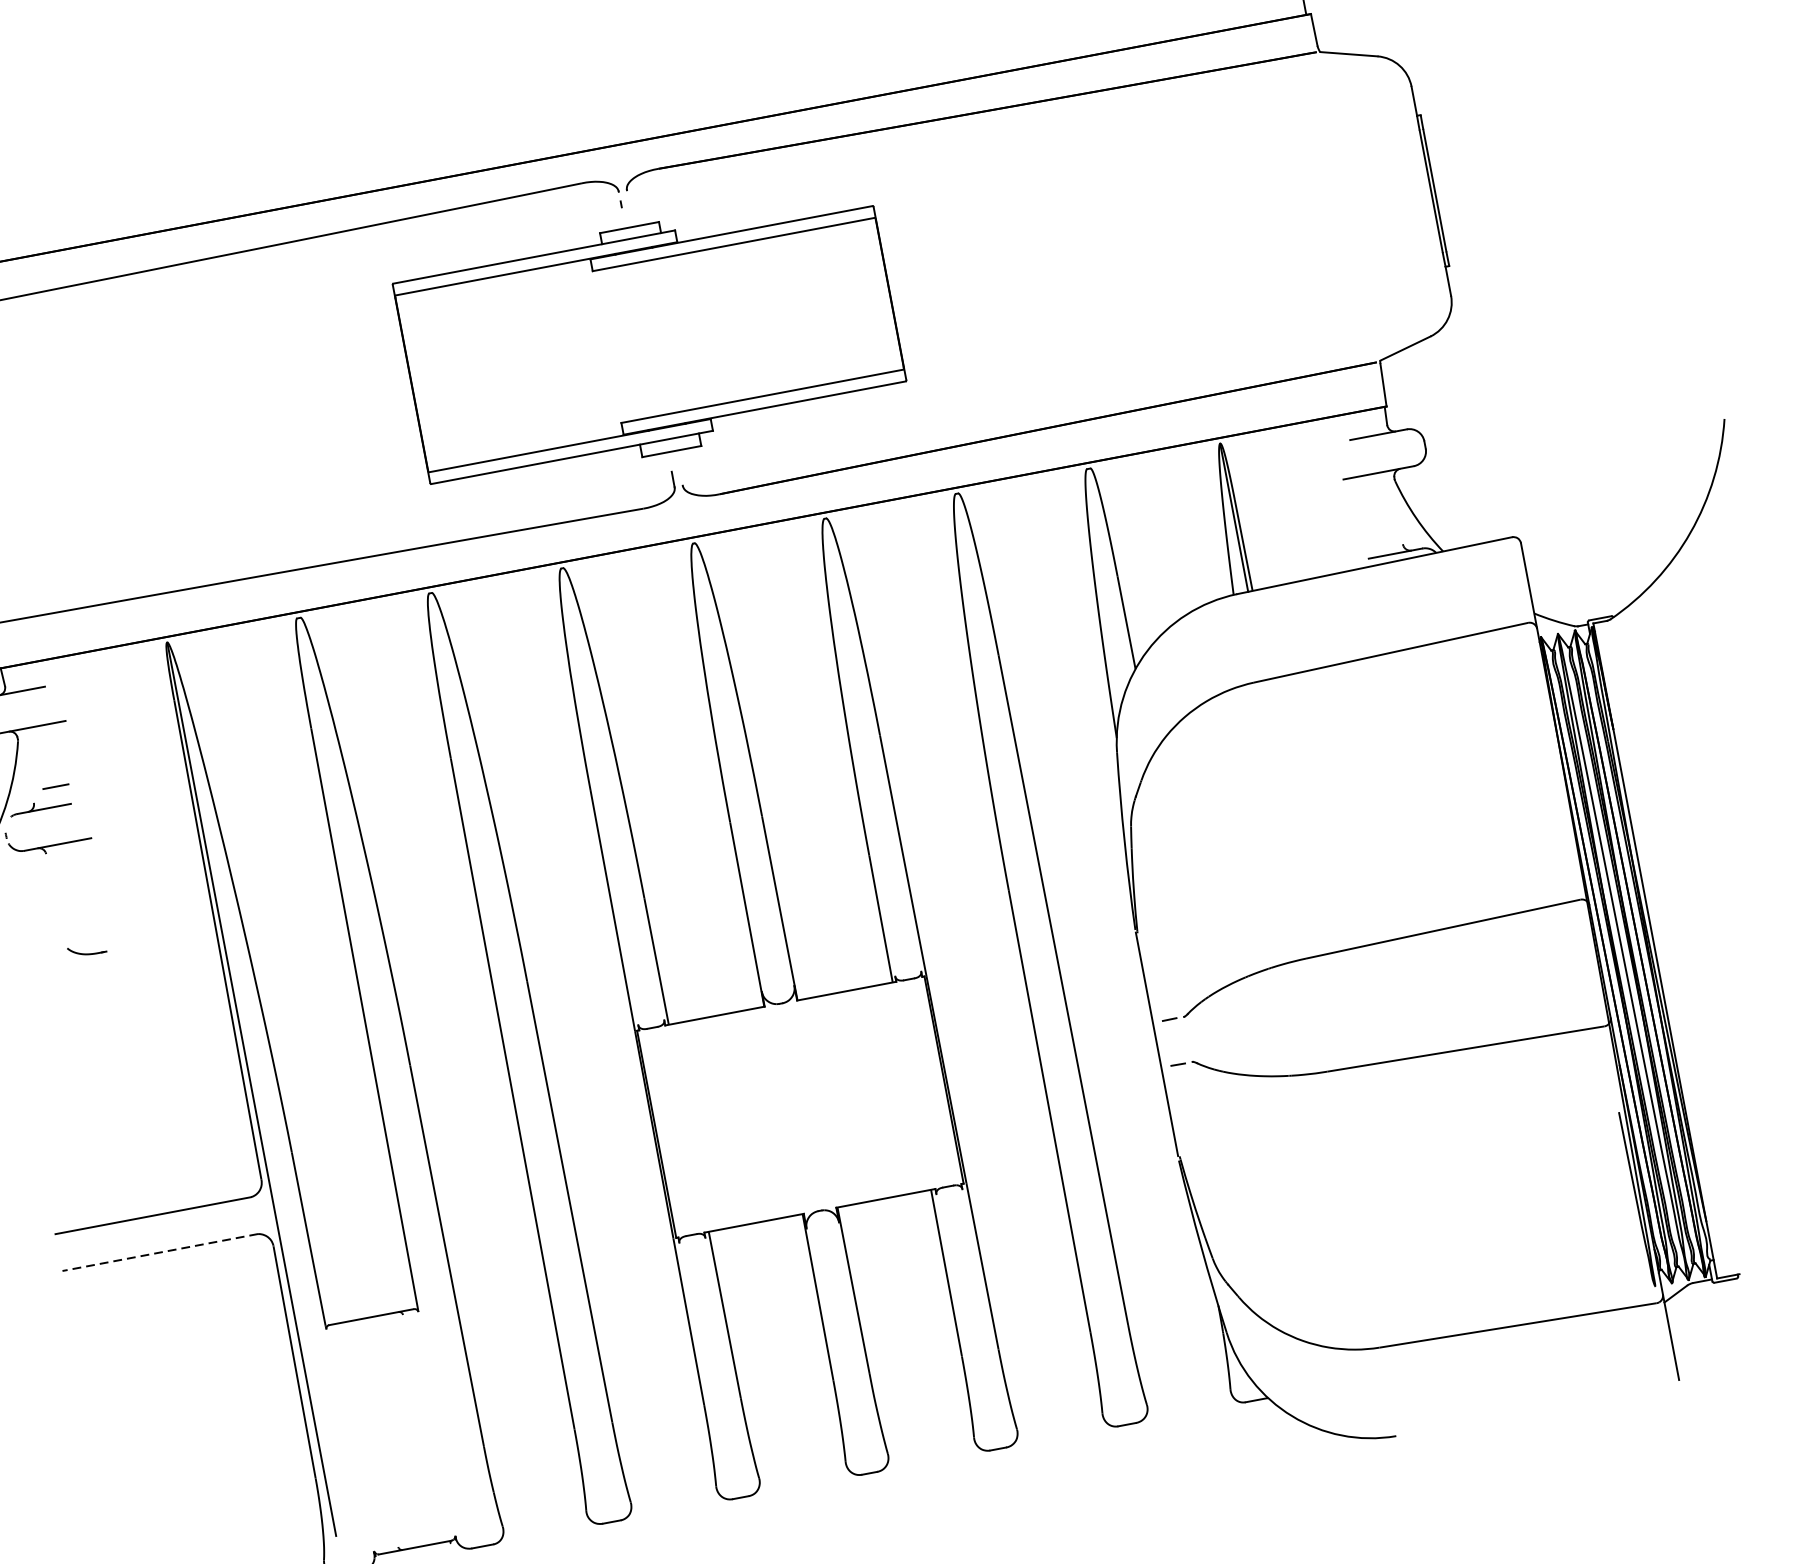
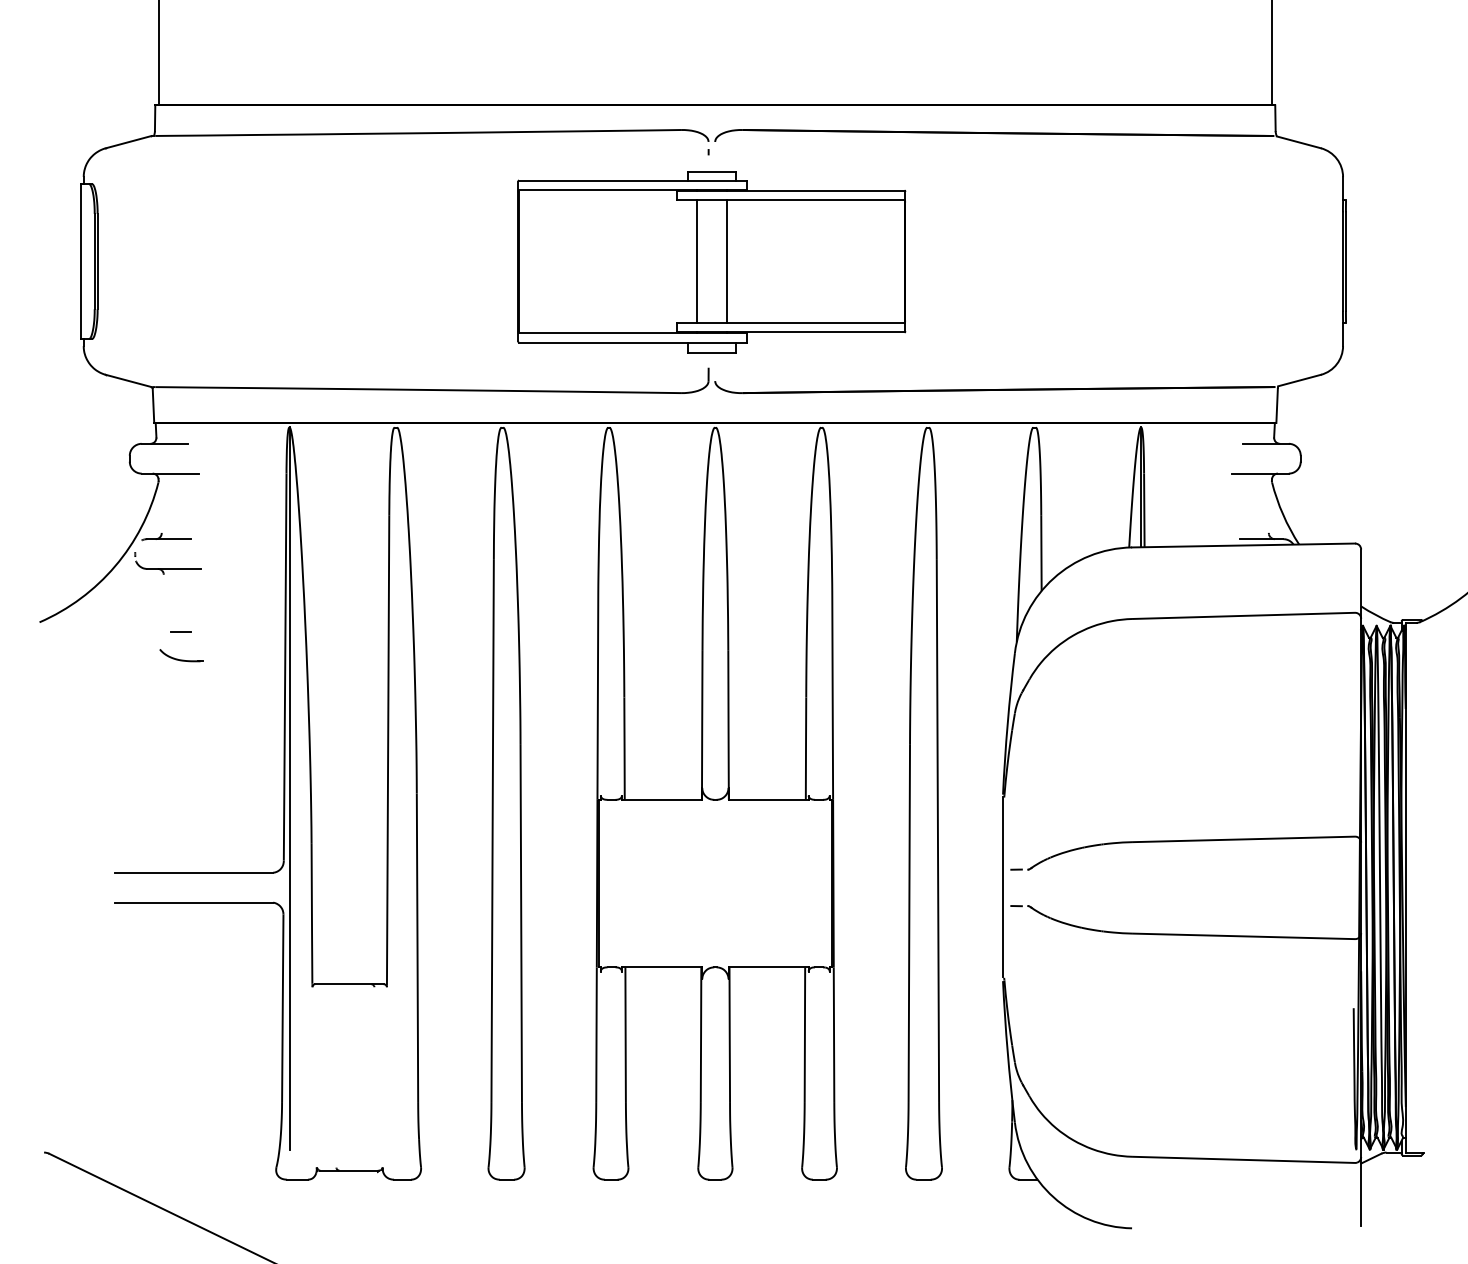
line: (668, 335) -> (726, 261), added
line: (631, 342) -> (696, 261), added
line: (54, 786) -> (180, 631), moved
part: (86, 949) -> (181, 655), size x1.43
line: (159, 1252) -> (193, 902), dashed -> solid

